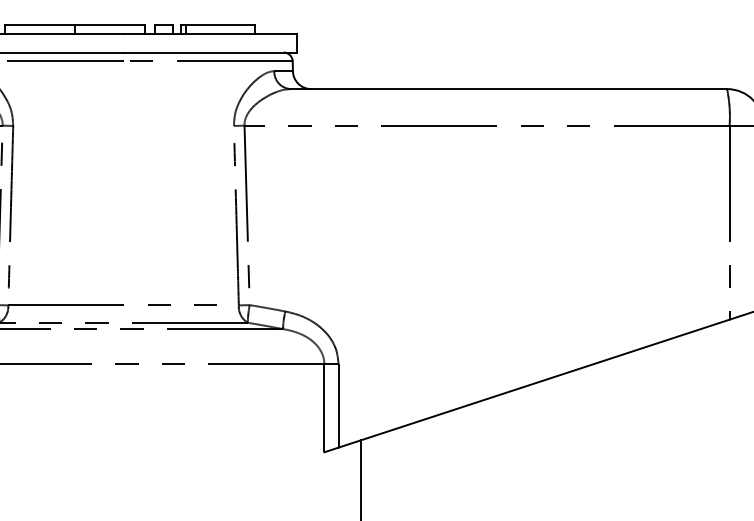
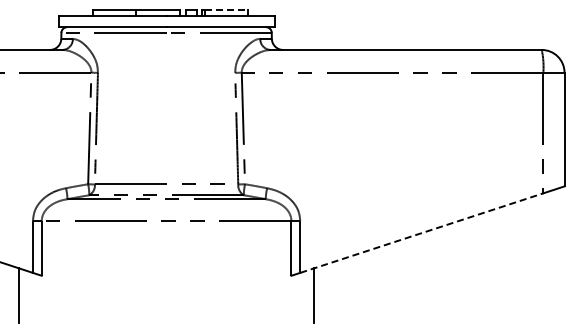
line: (219, 25) -> (226, 10), solid -> dashed
line: (533, 384) -> (421, 233), solid -> dashed

